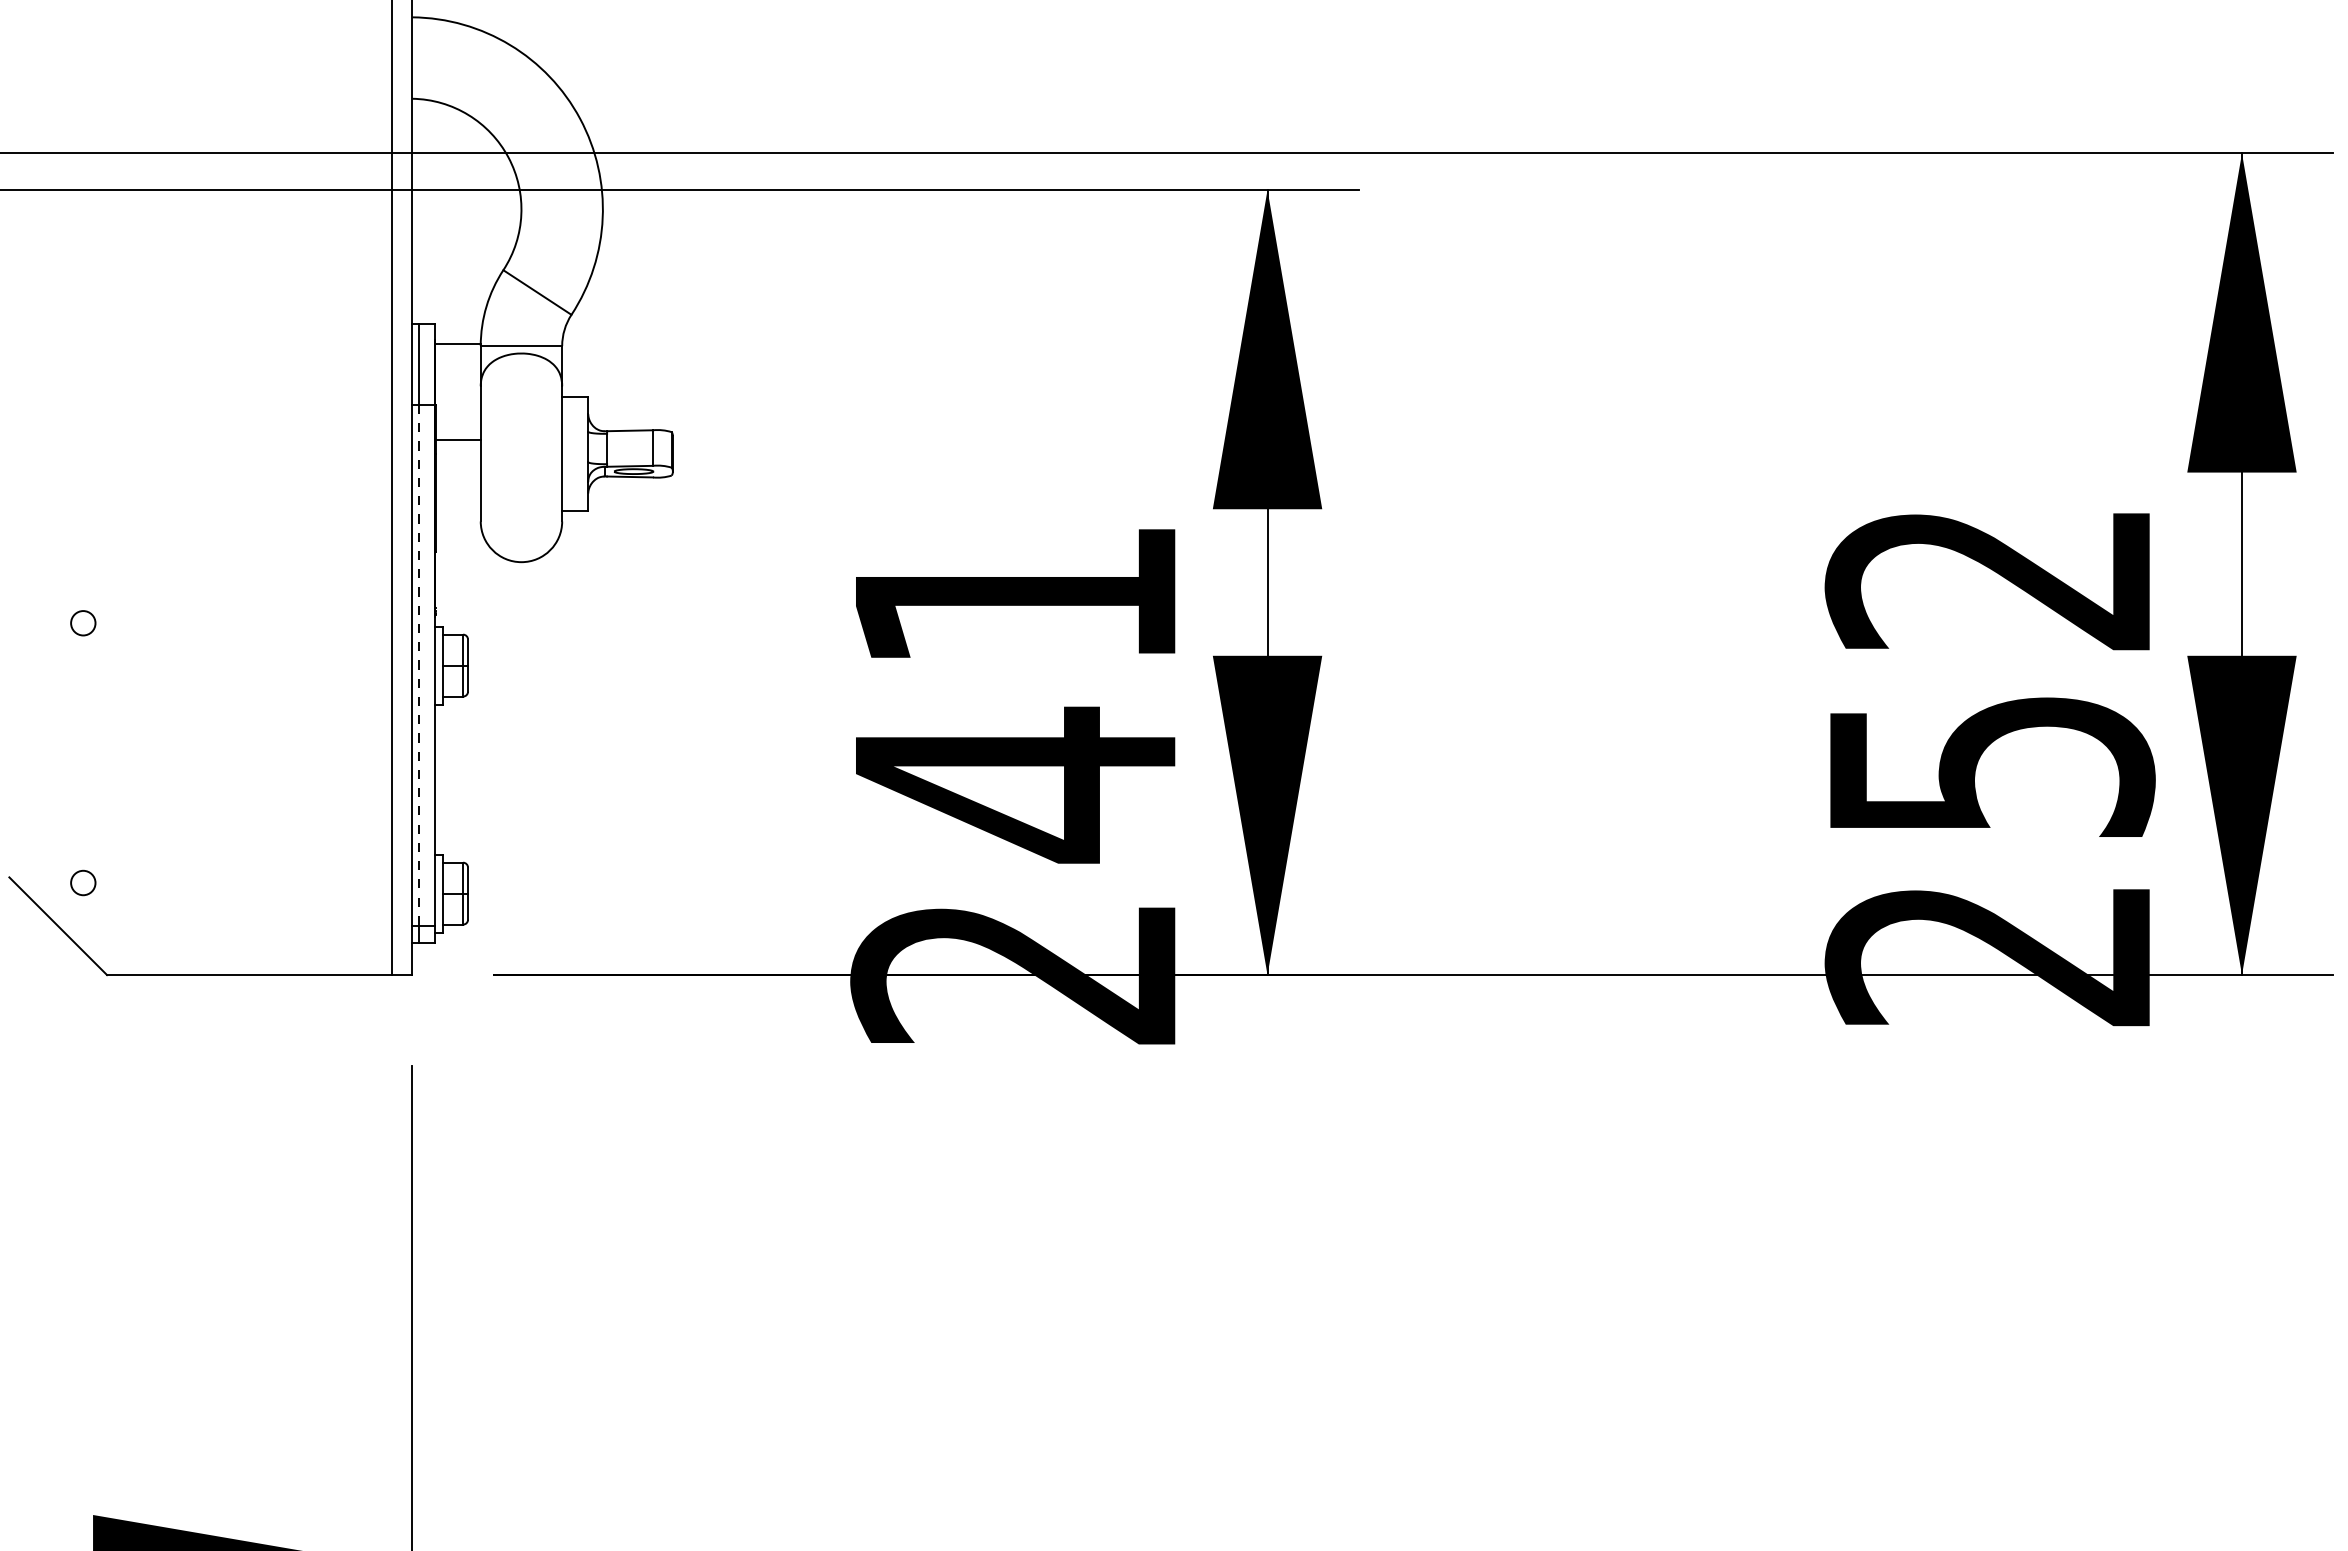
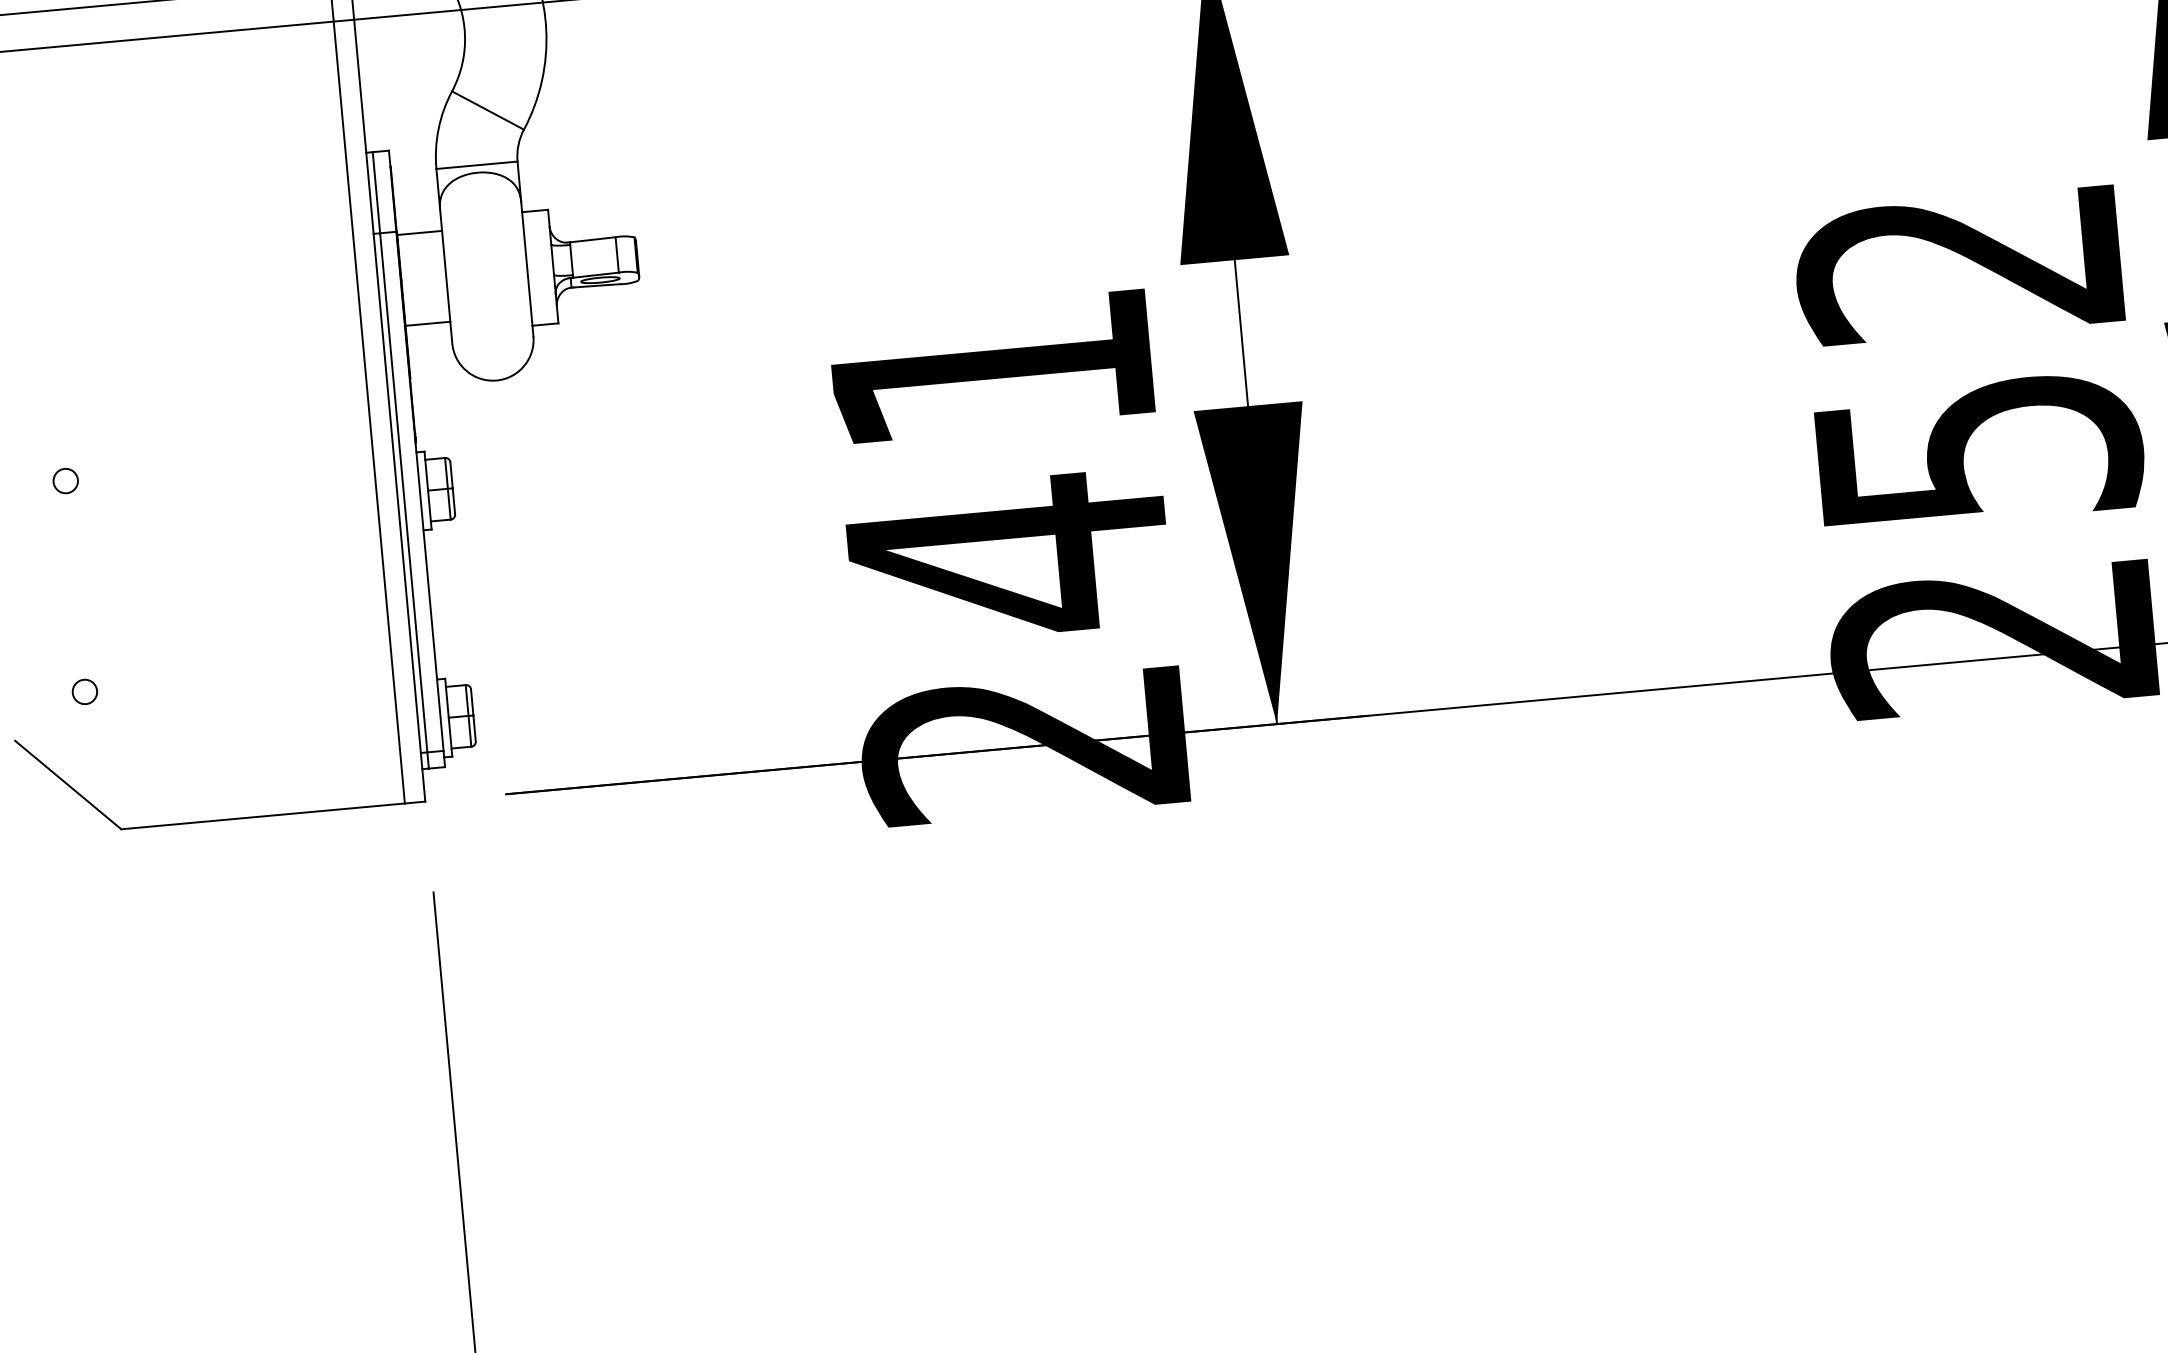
line: (457, 344) -> (418, 233), moved
line: (457, 440) -> (427, 323), moved
line: (418, 665) -> (403, 492), dashed -> solid
circle: (83, 882) -> (85, 691), moved

